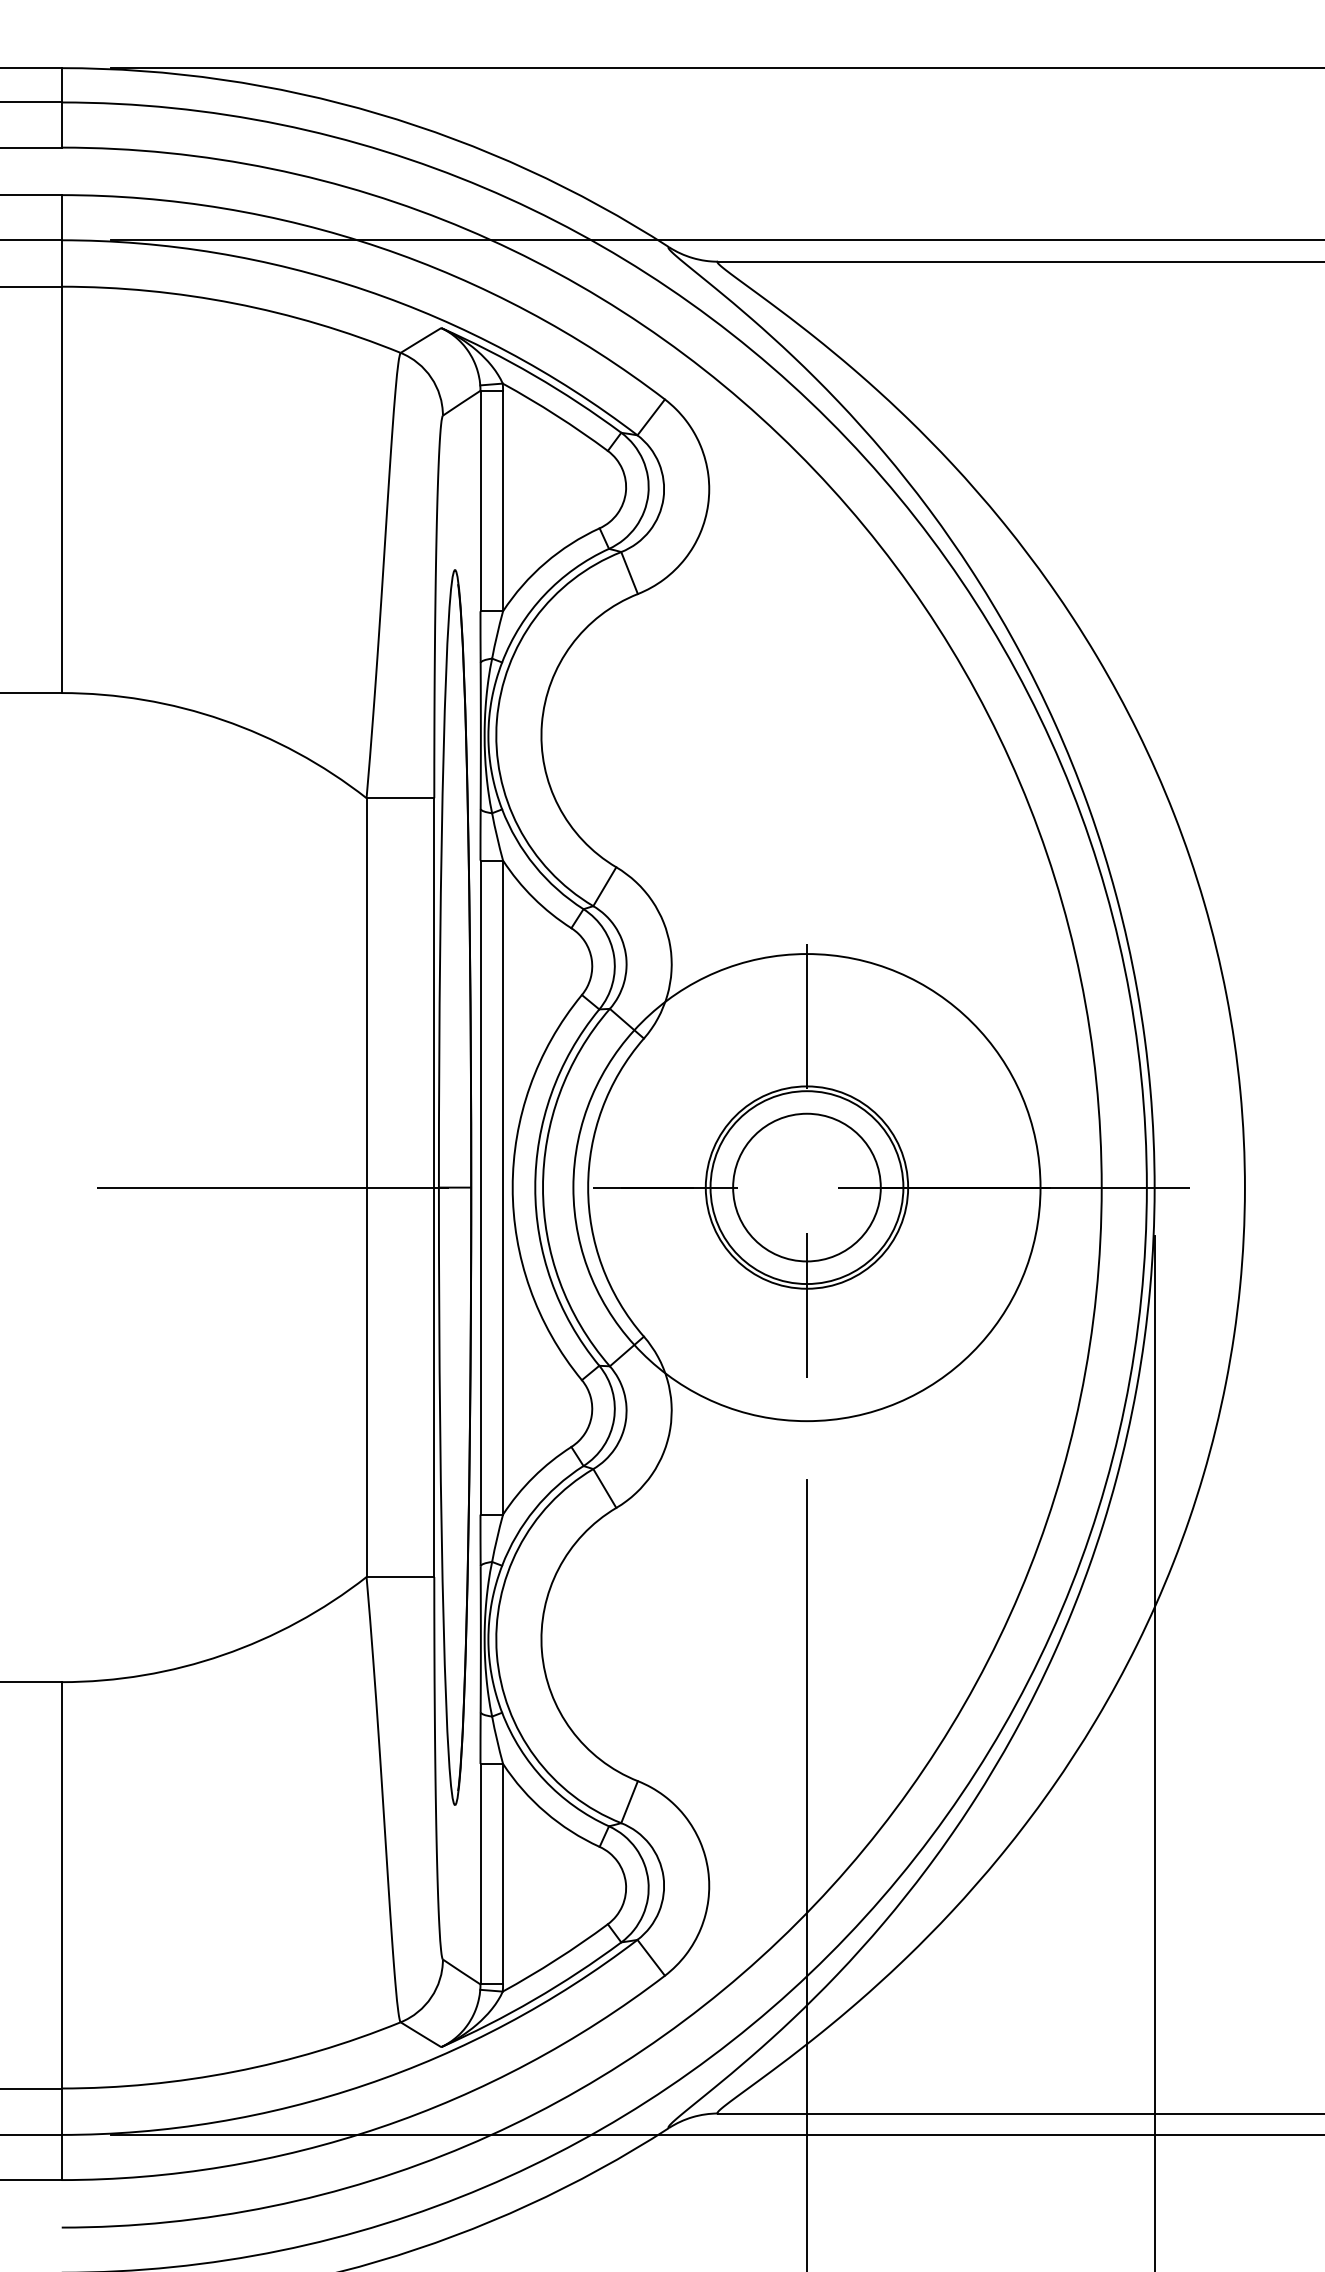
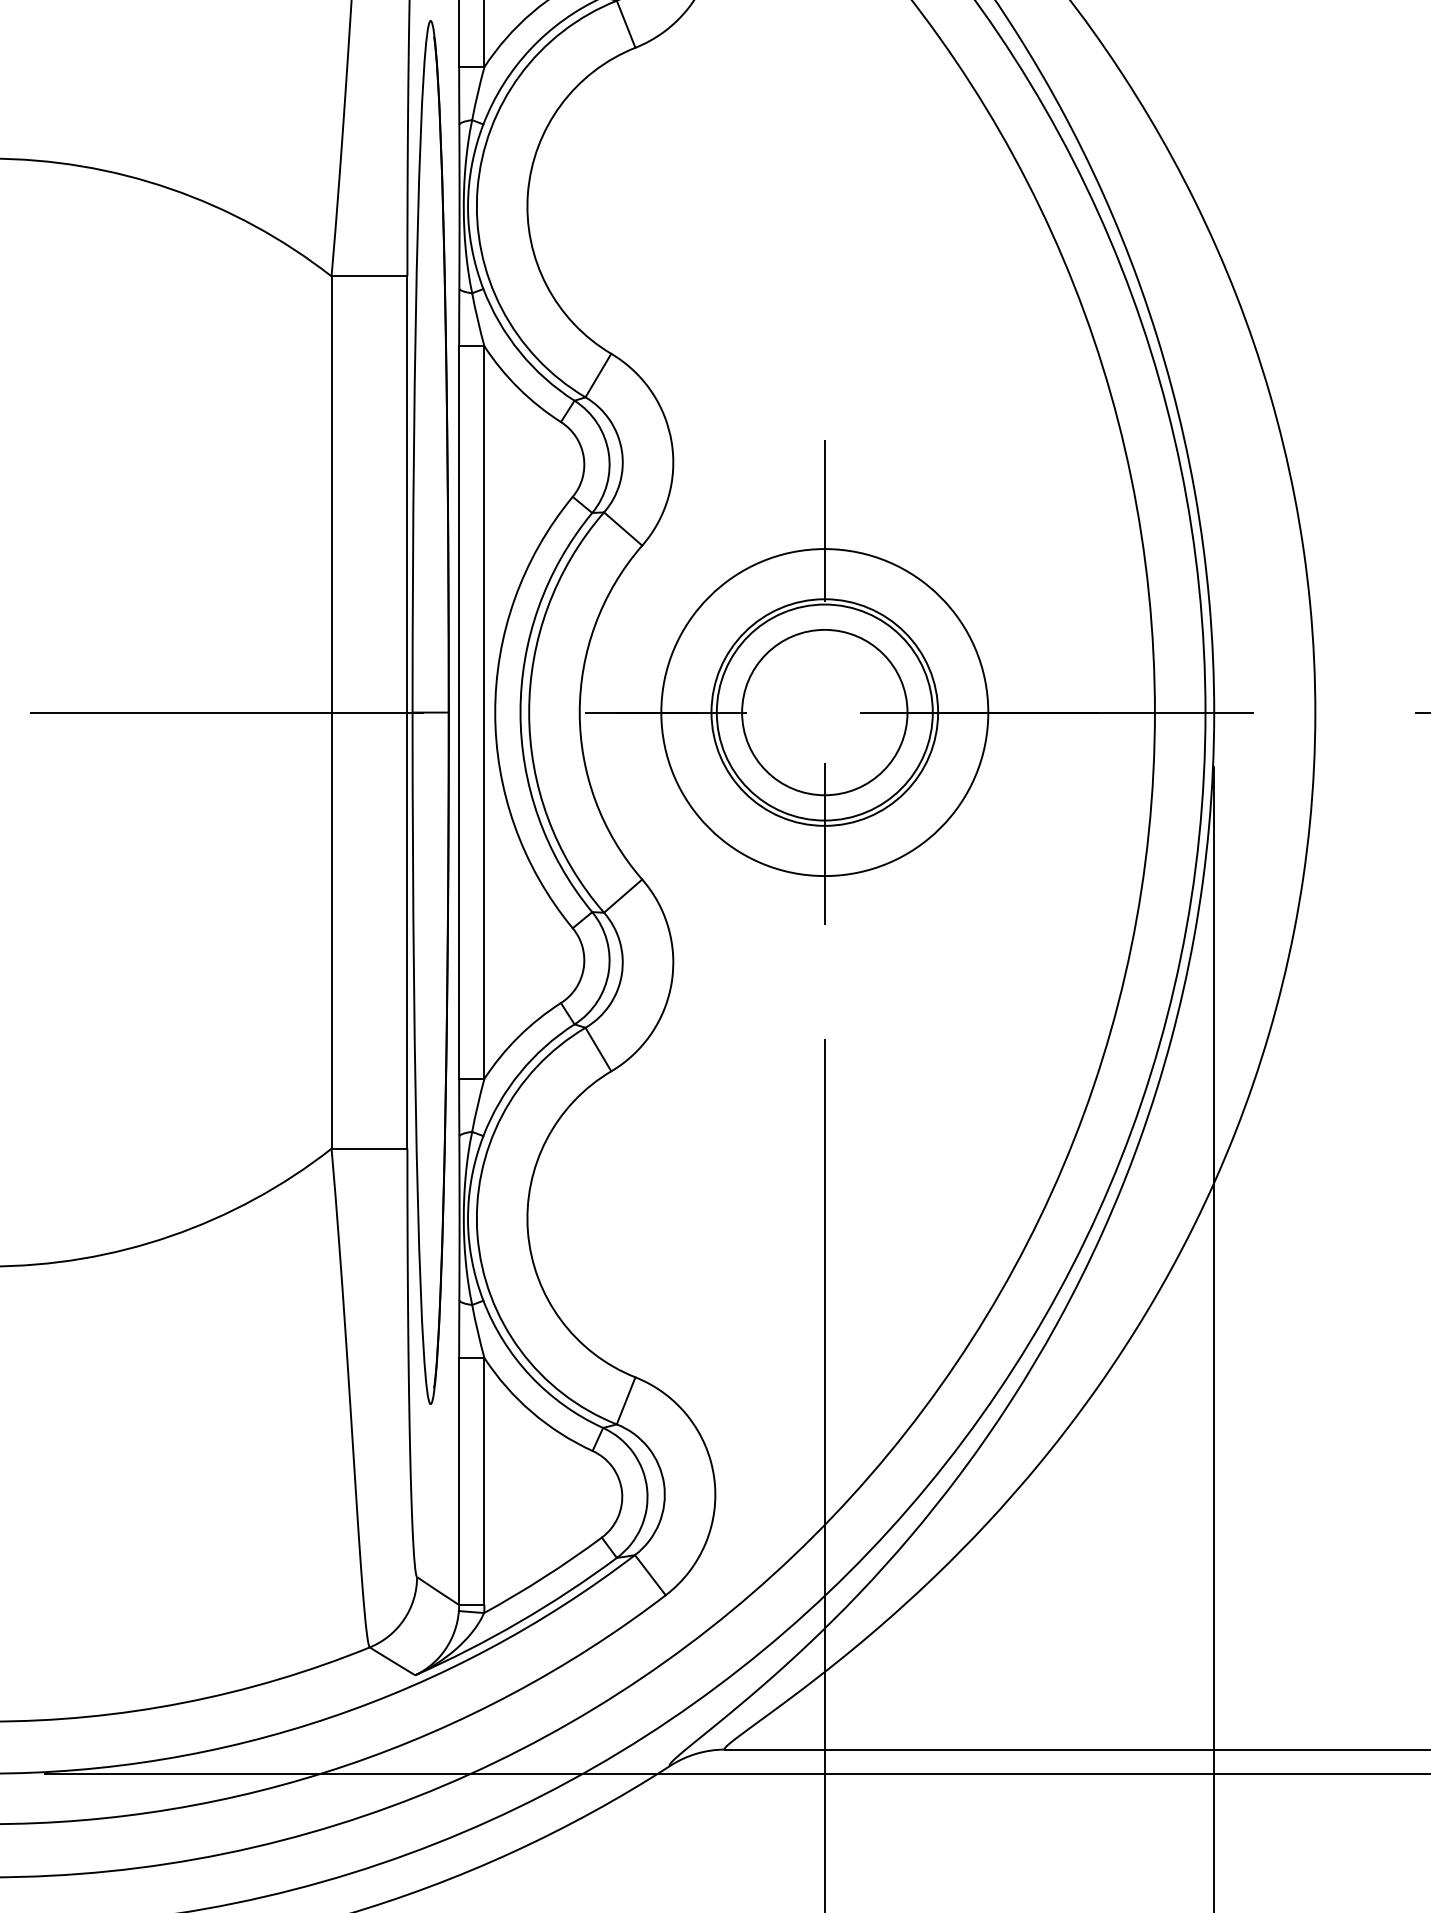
circle: (806, 1187) -> (824, 712), size x0.62

